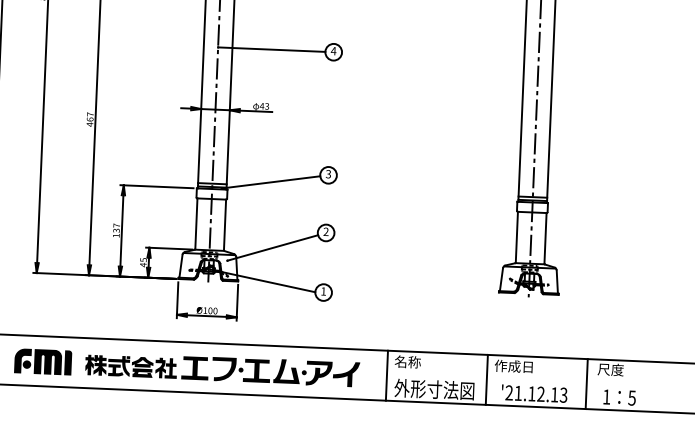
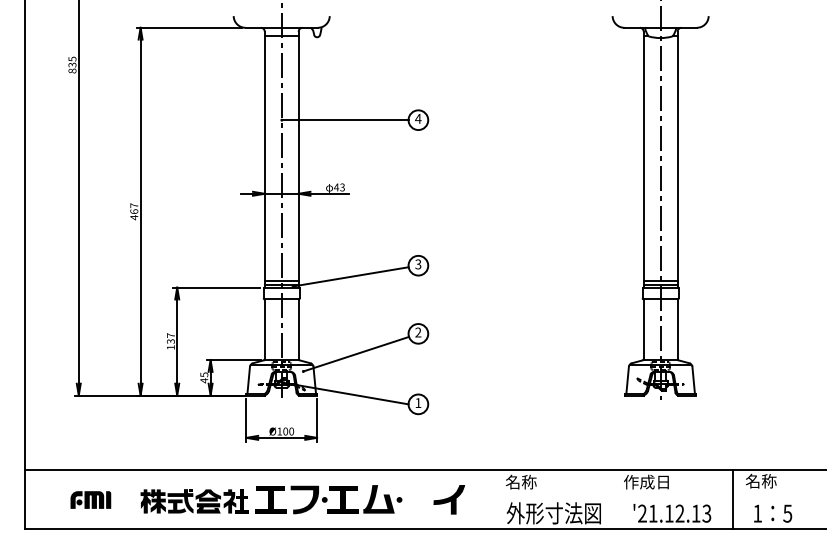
part: (42, 361) -> (90, 499), size x0.6
text: (610, 369) -> (760, 480), 尺度 -> 名称
fill: (318, 372) -> (416, 499), removed
line: (387, 375) -> (497, 498), removed
line: (487, 379) -> (615, 498), removed

